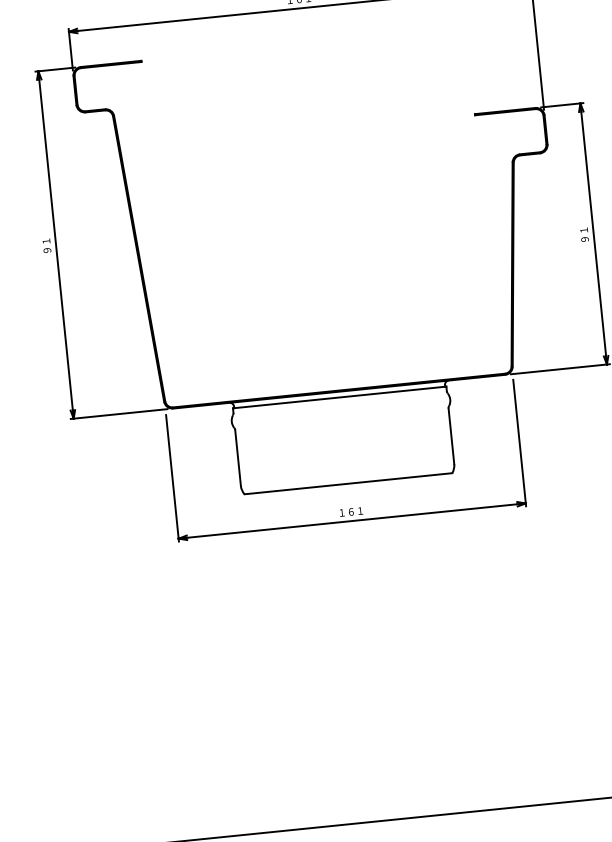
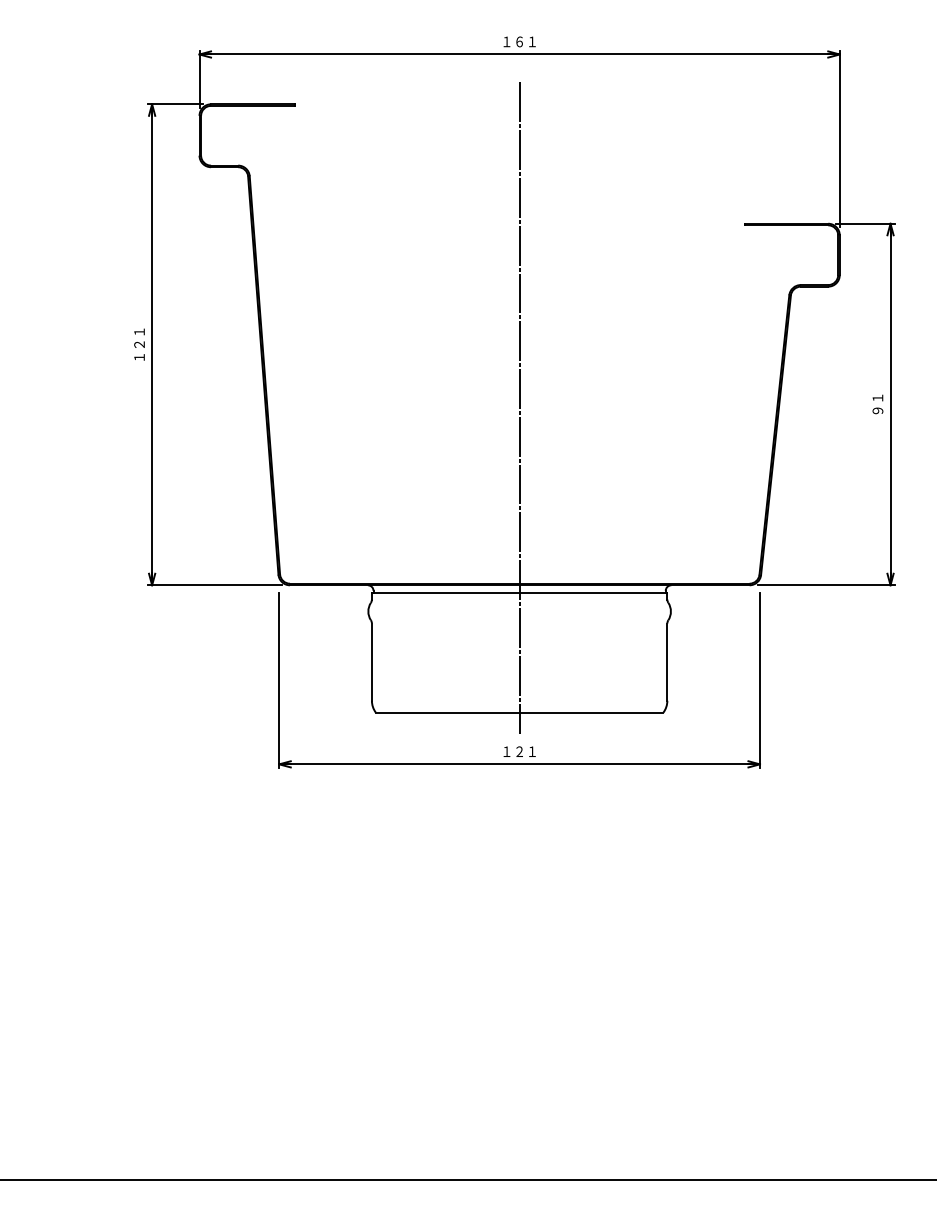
text: (46, 245) -> (139, 344), ９１ -> １２１
line: (325, 263) -> (519, 407), added
text: (351, 511) -> (519, 751), １６１ -> １２１

